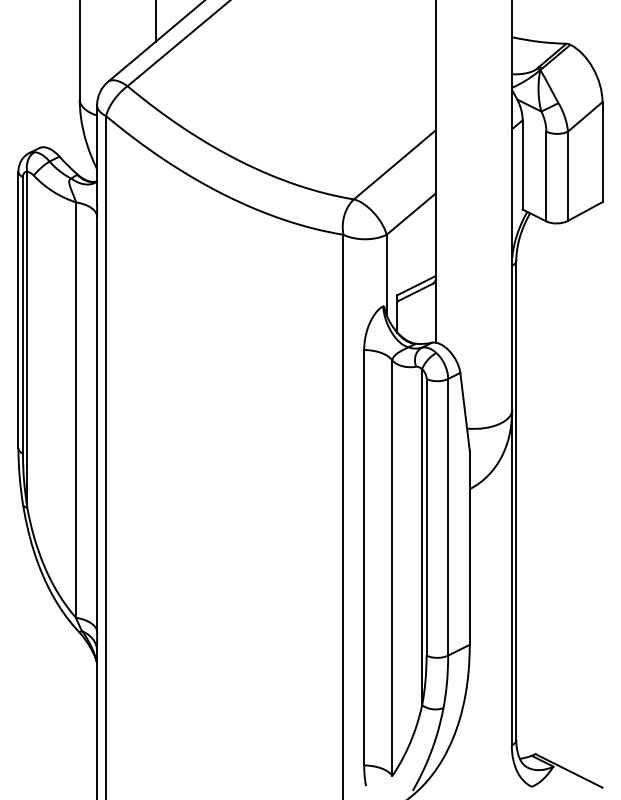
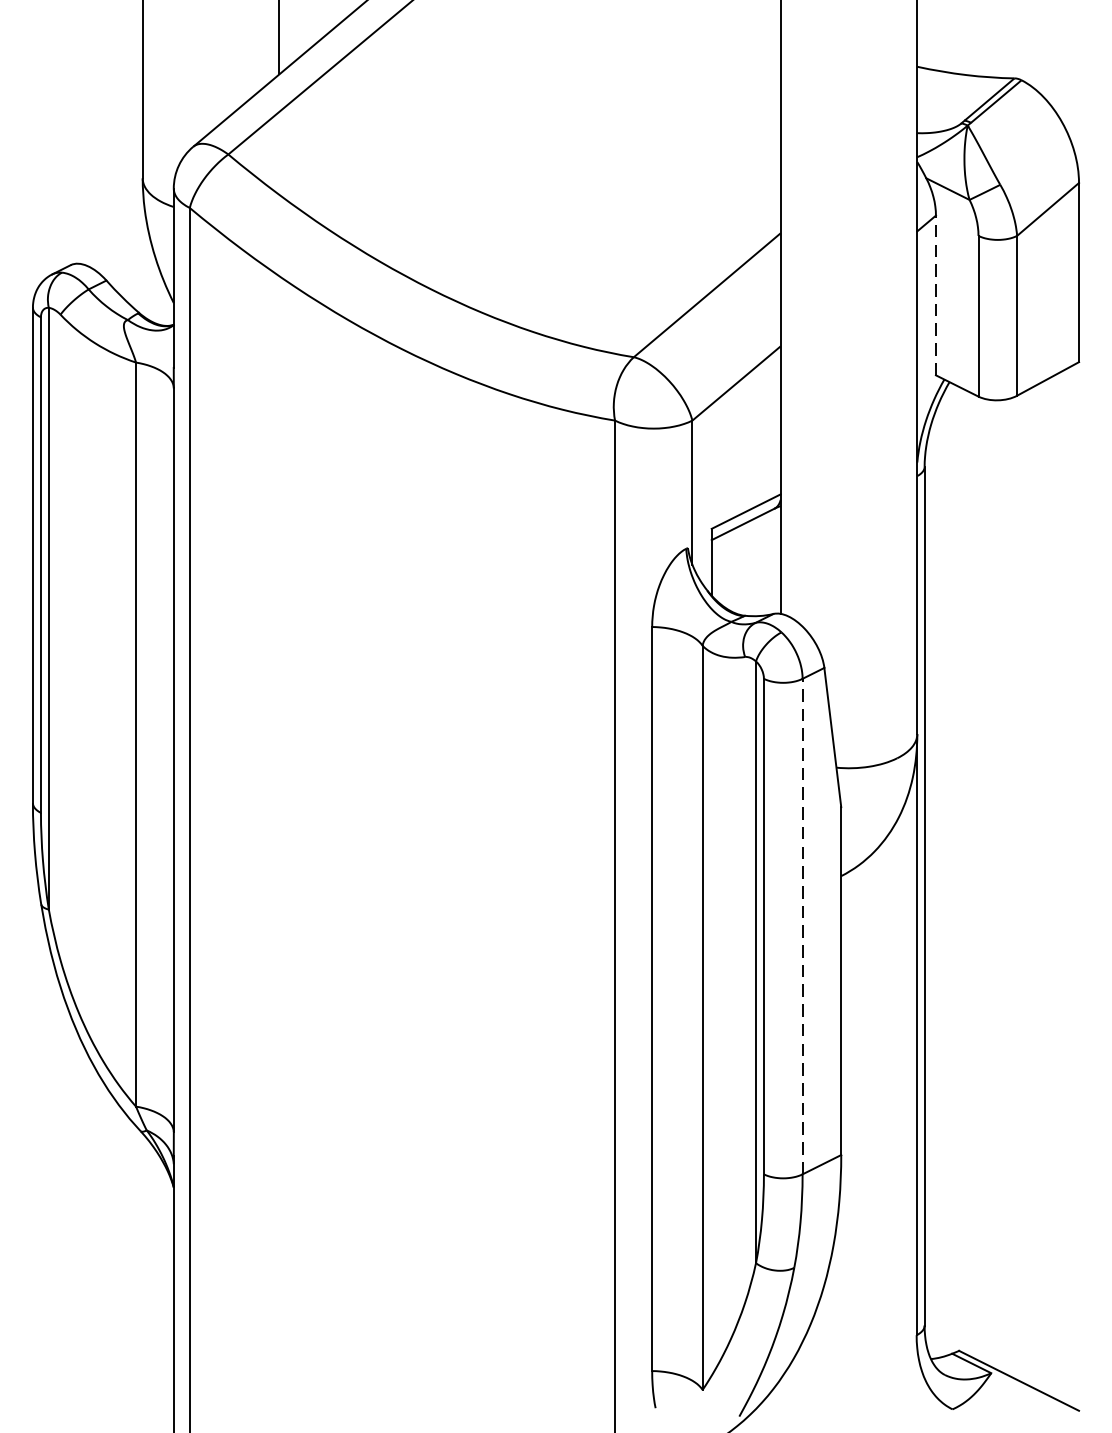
line: (522, 164) -> (935, 294), solid -> dashed
line: (448, 516) -> (803, 925), solid -> dashed

